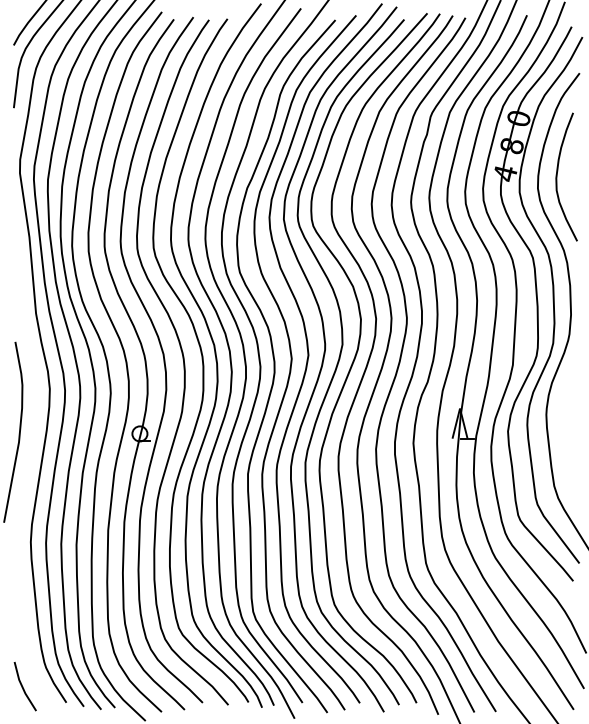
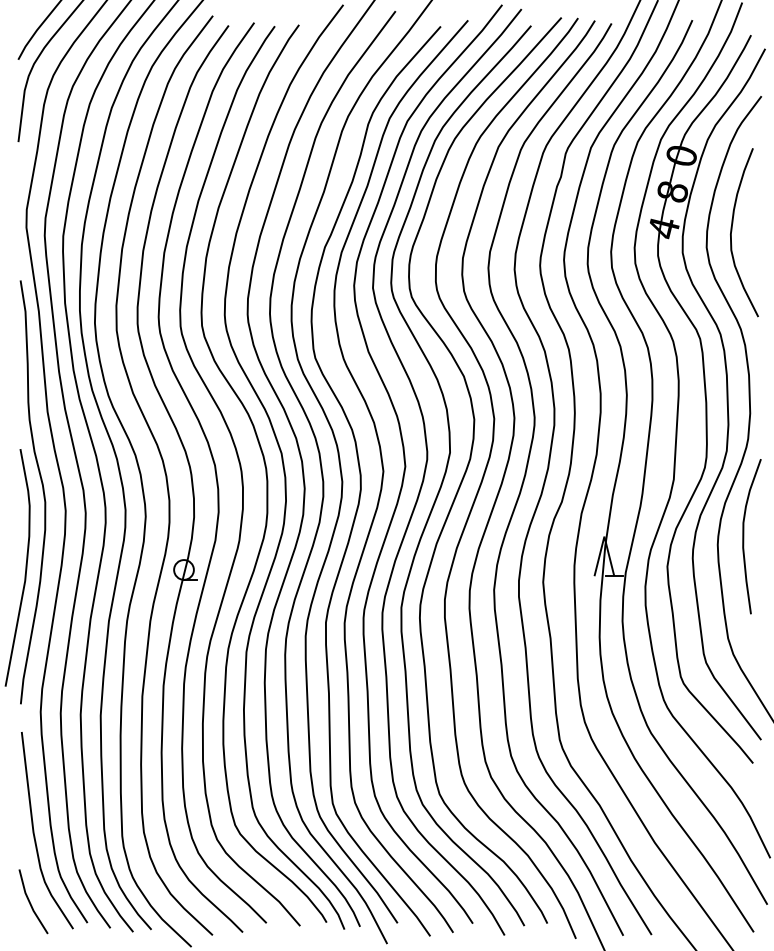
curve: (31, 371) -> (41, 487), added
curve: (566, 408) -> (744, 536), added
curve: (26, 632) -> (35, 830), added

